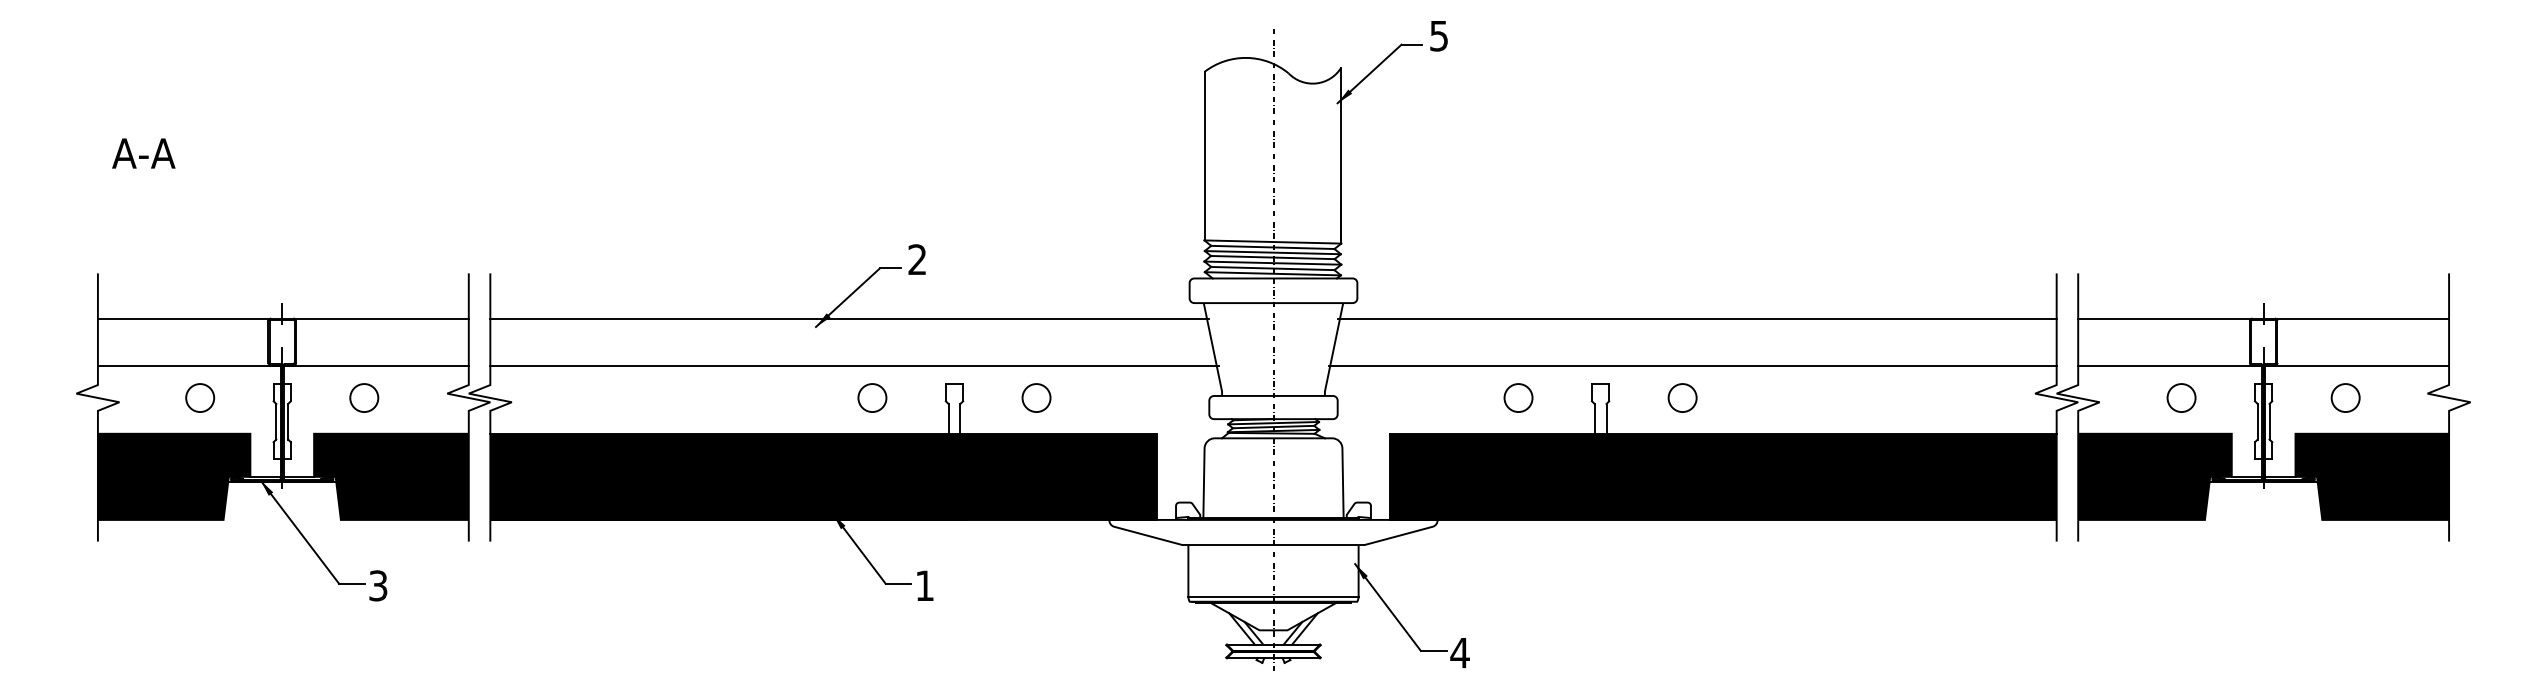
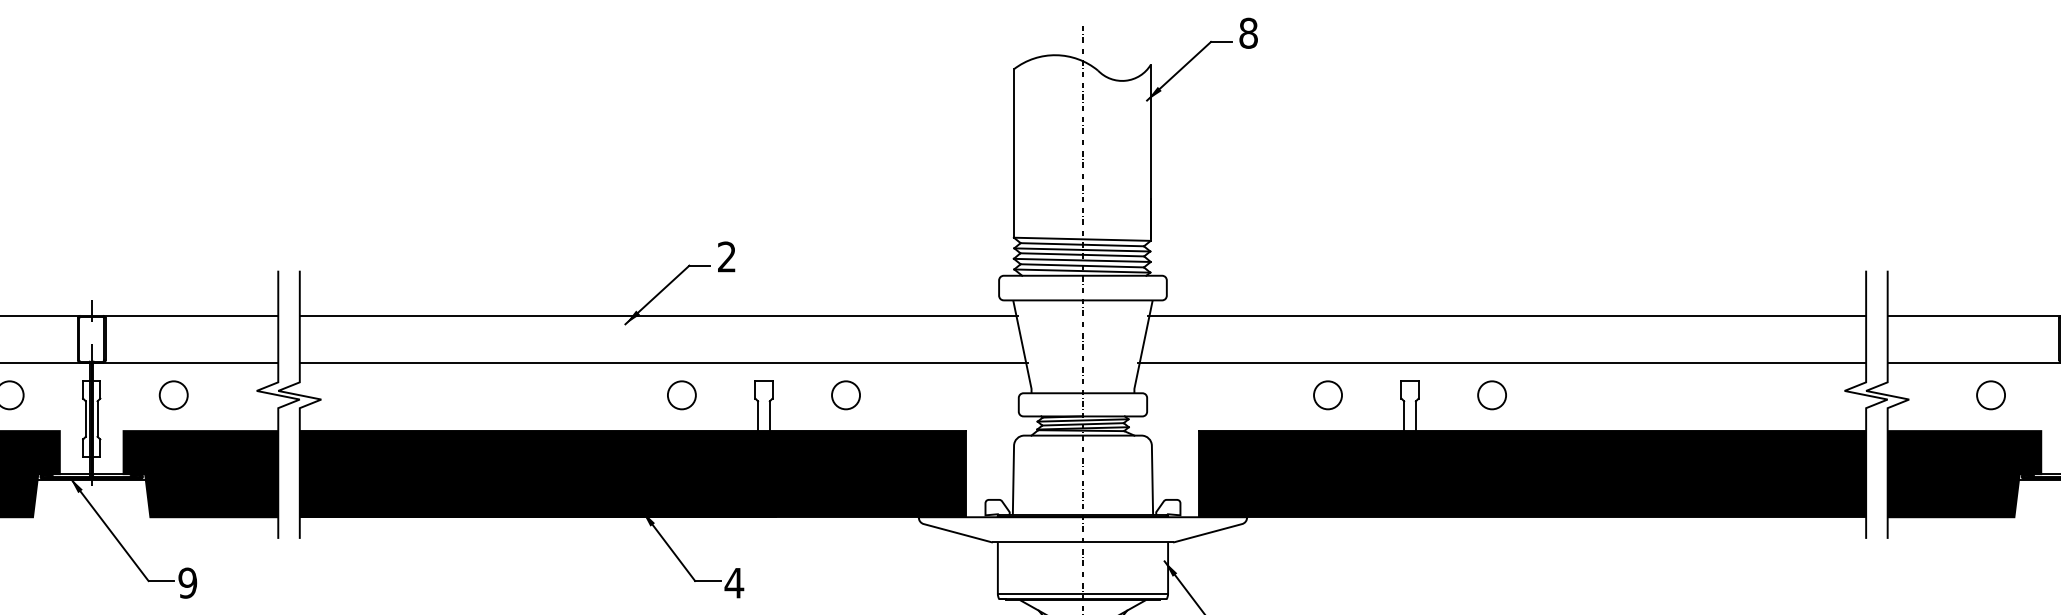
text: (1439, 35) -> (1248, 32), 5 -> 8
text: (378, 585) -> (187, 582), 3 -> 9
text: (924, 585) -> (733, 582), 1 -> 4

